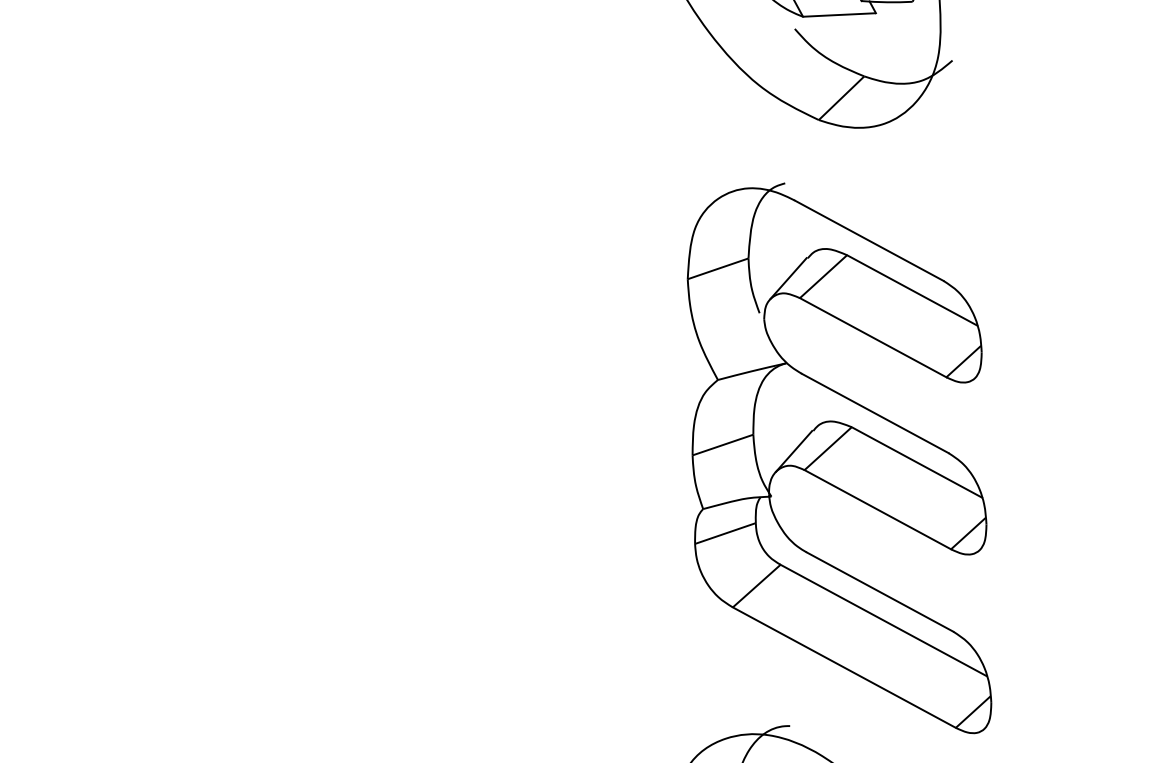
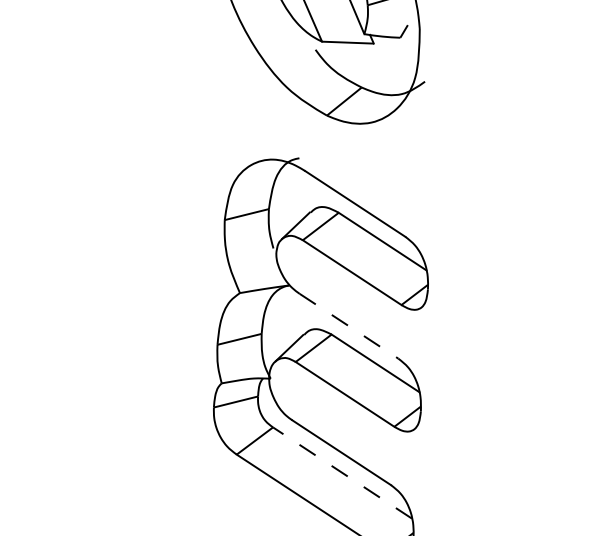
line: (875, 413) -> (349, 326), solid -> dashed
line: (883, 620) -> (342, 472), solid -> dashed

